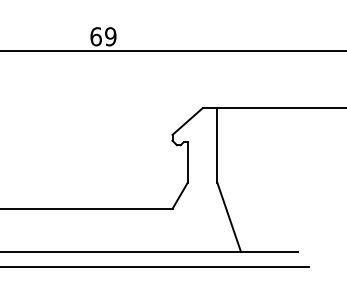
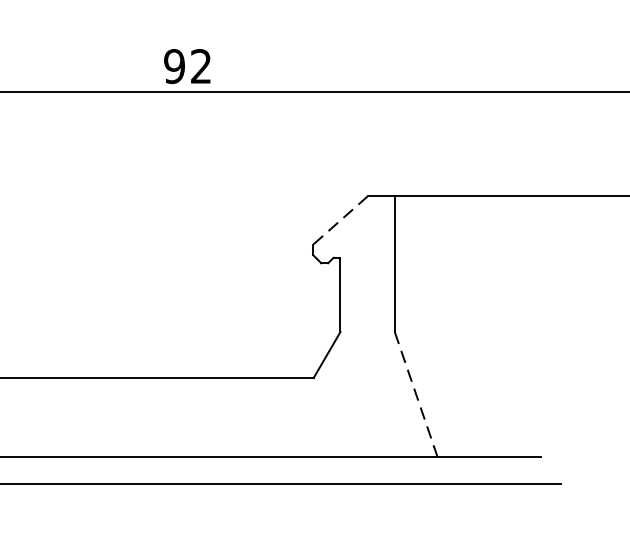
text: (103, 36) -> (187, 65), 69 -> 92
line: (187, 121) -> (340, 220), solid -> dashed
line: (229, 217) -> (416, 394), solid -> dashed

